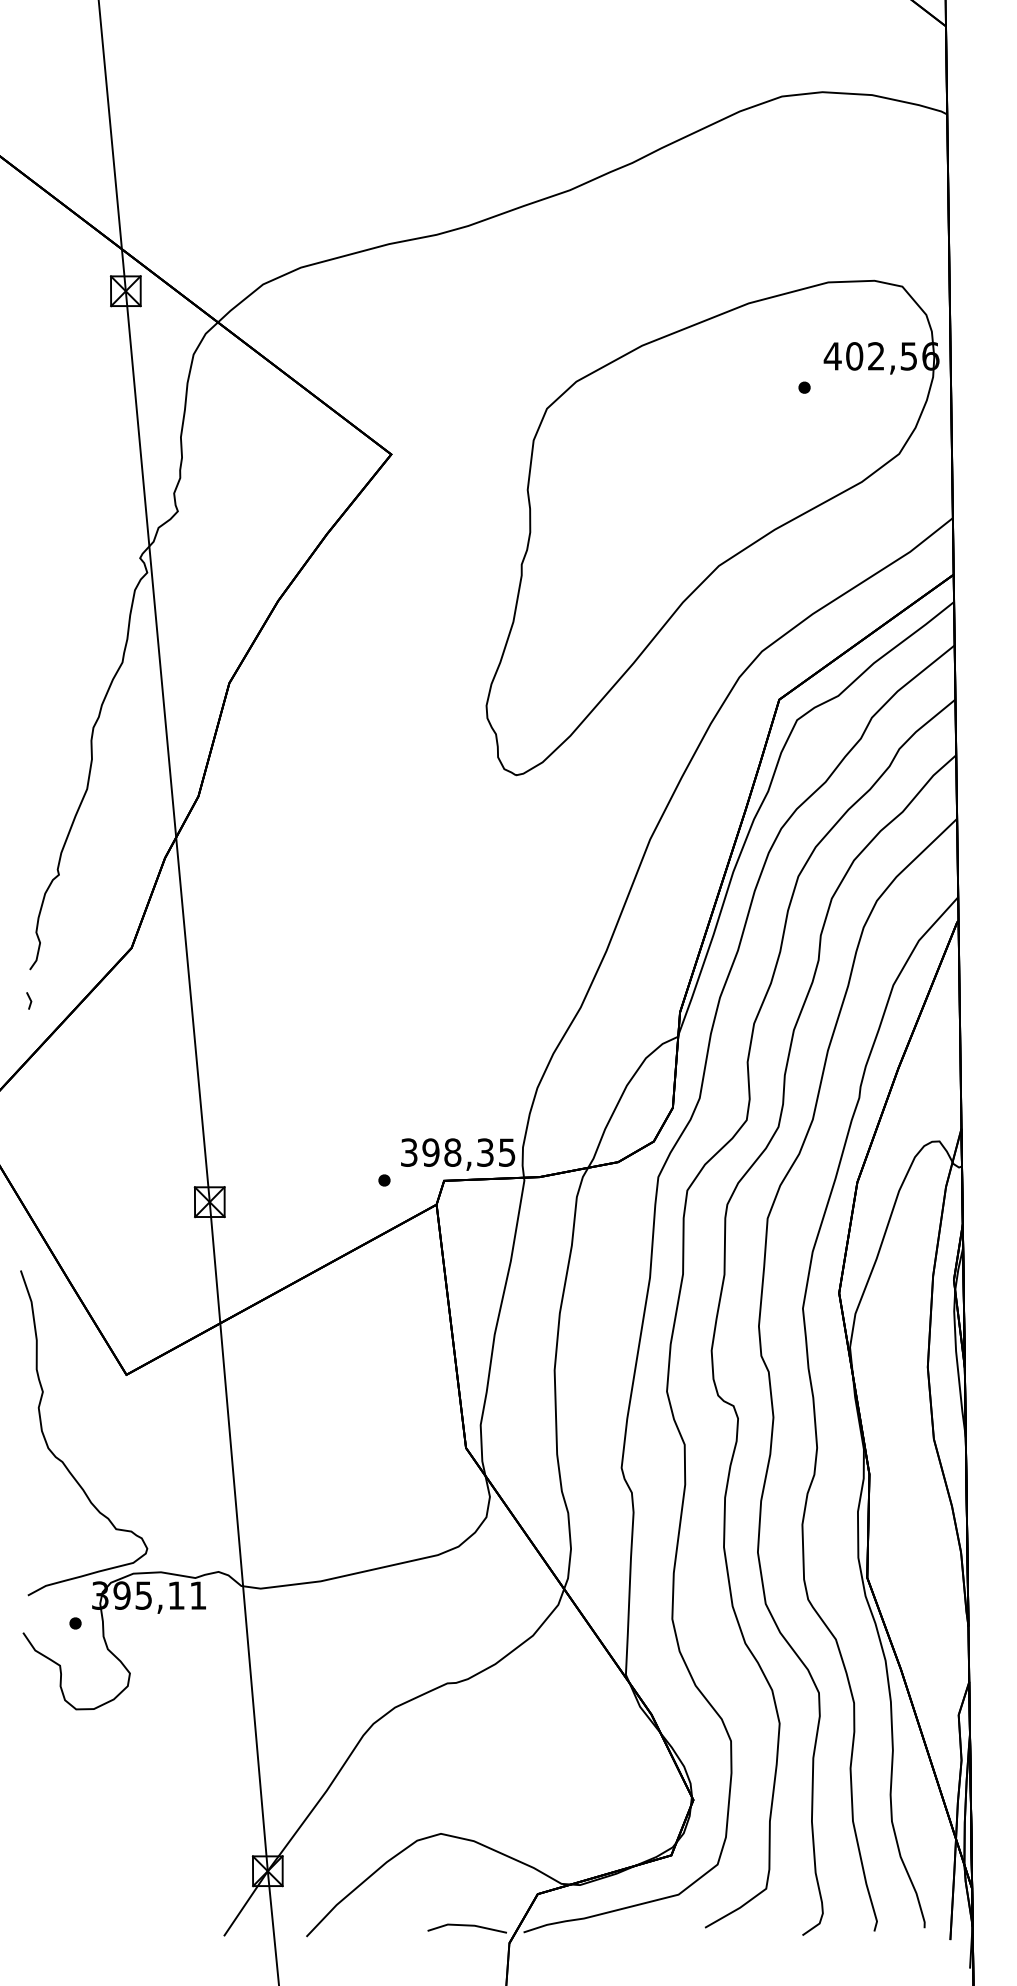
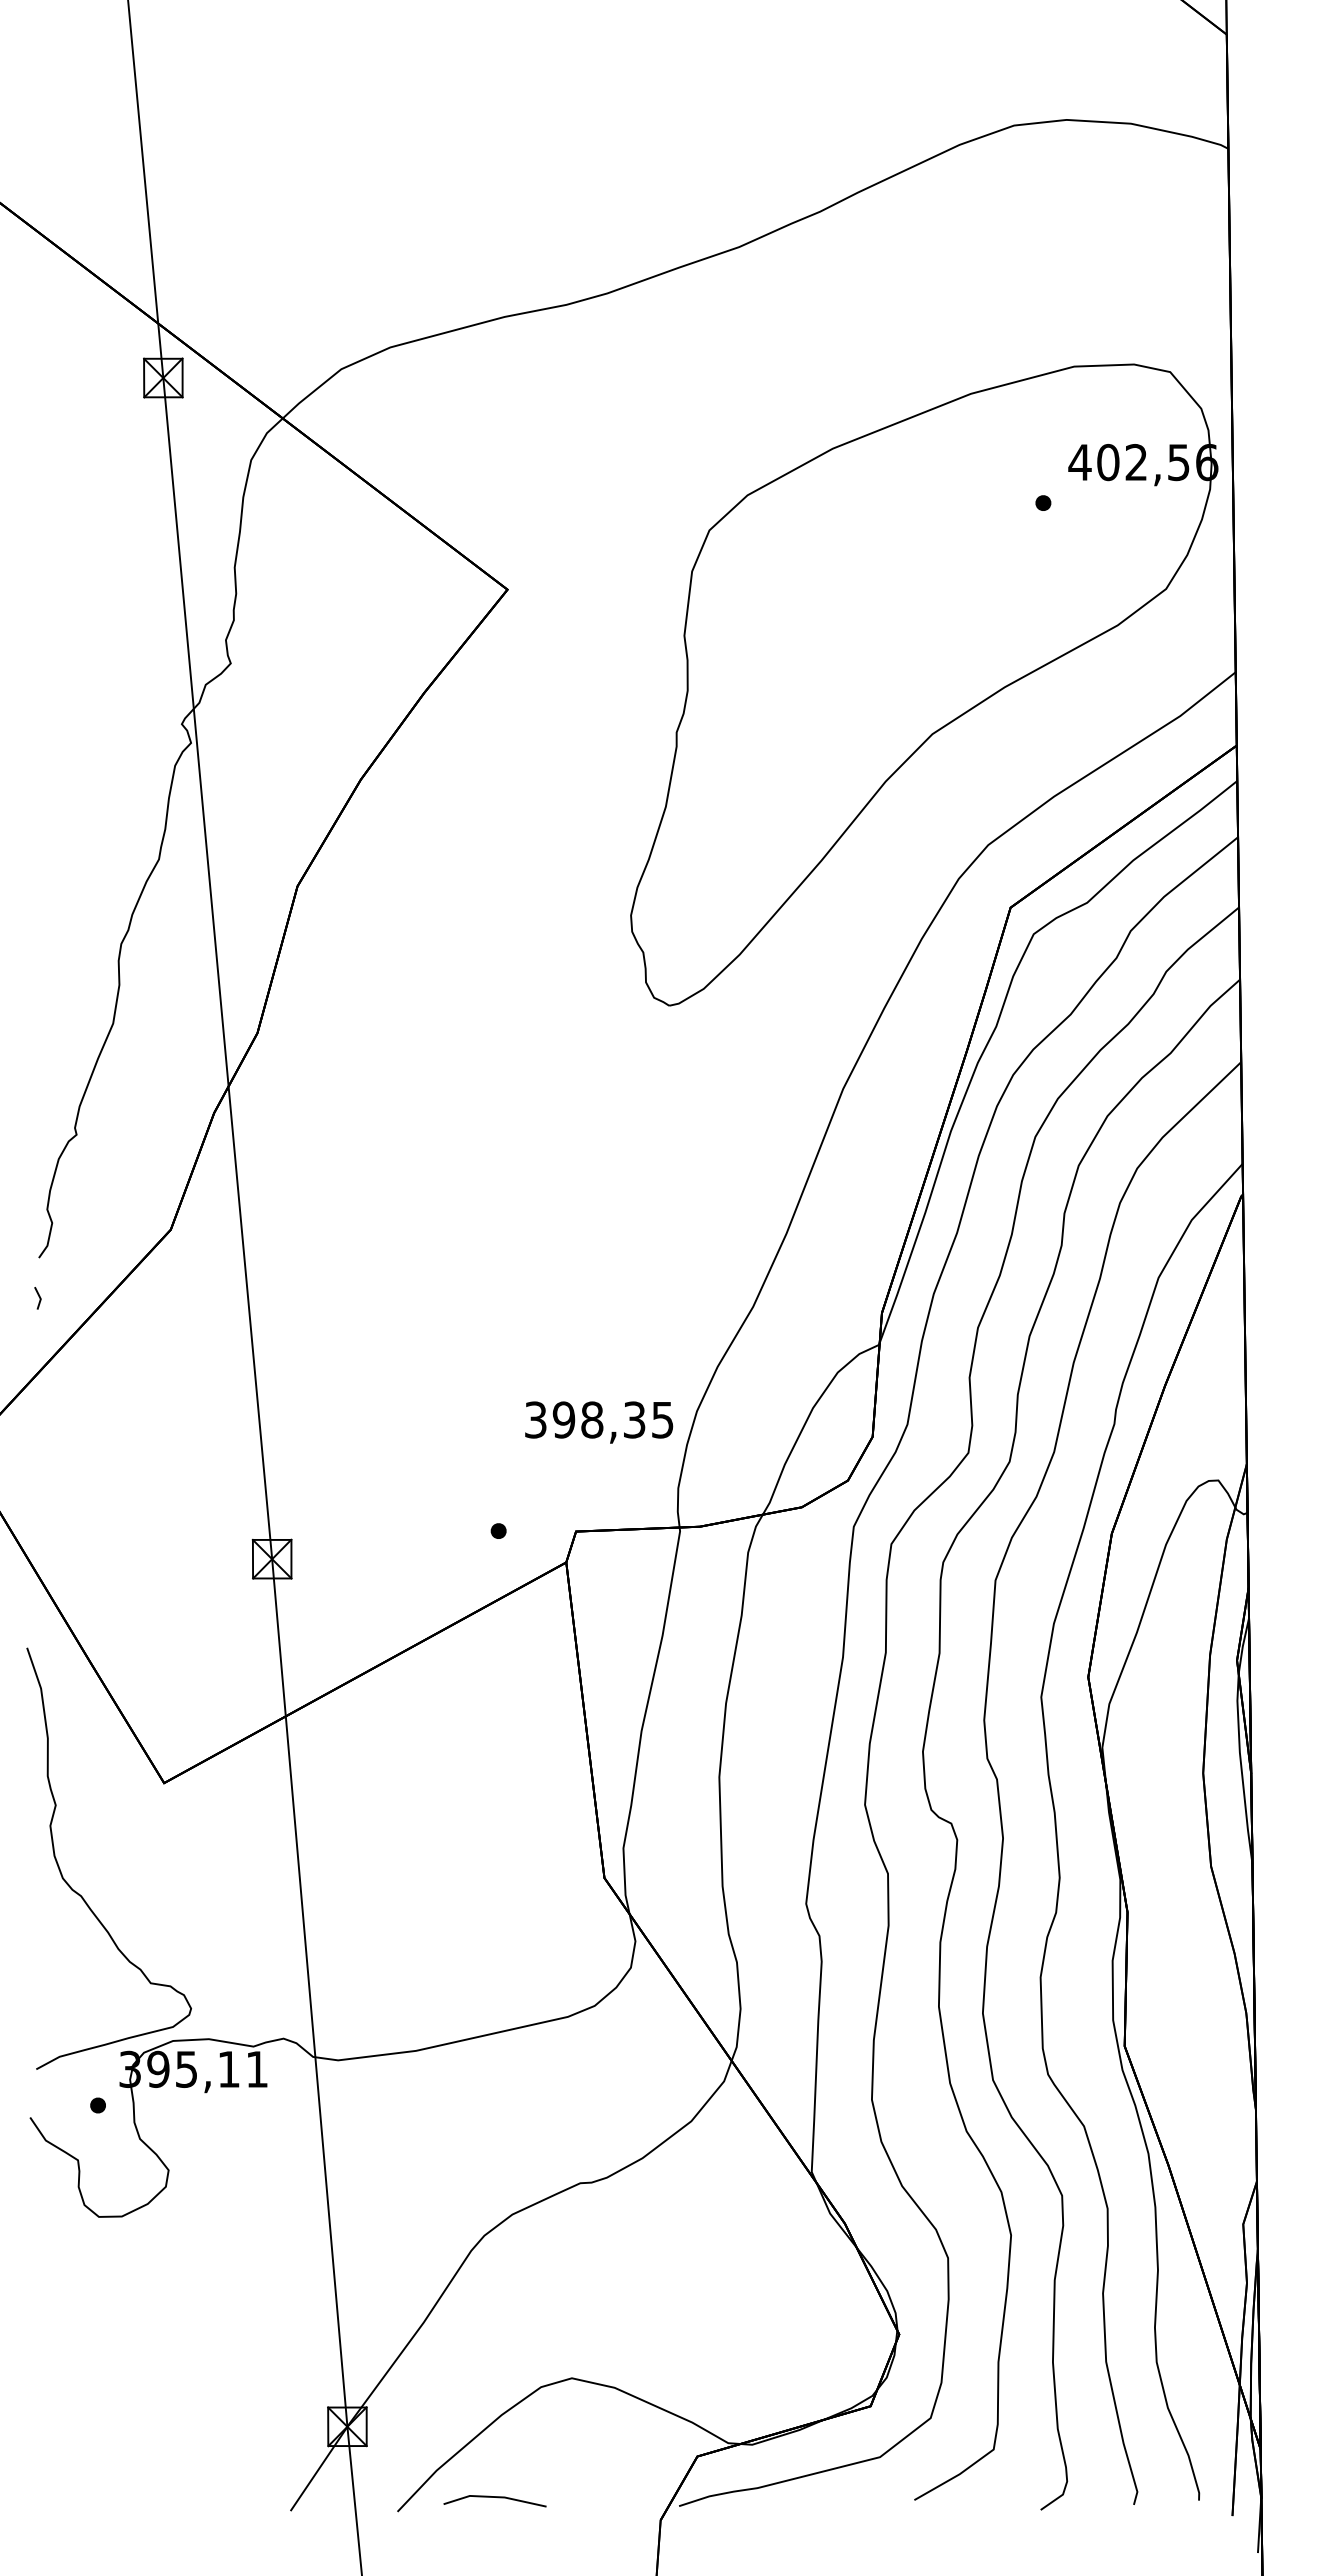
text: (458, 1154) -> (599, 1422), moved
line: (466, 1925) -> (494, 2497), moved

